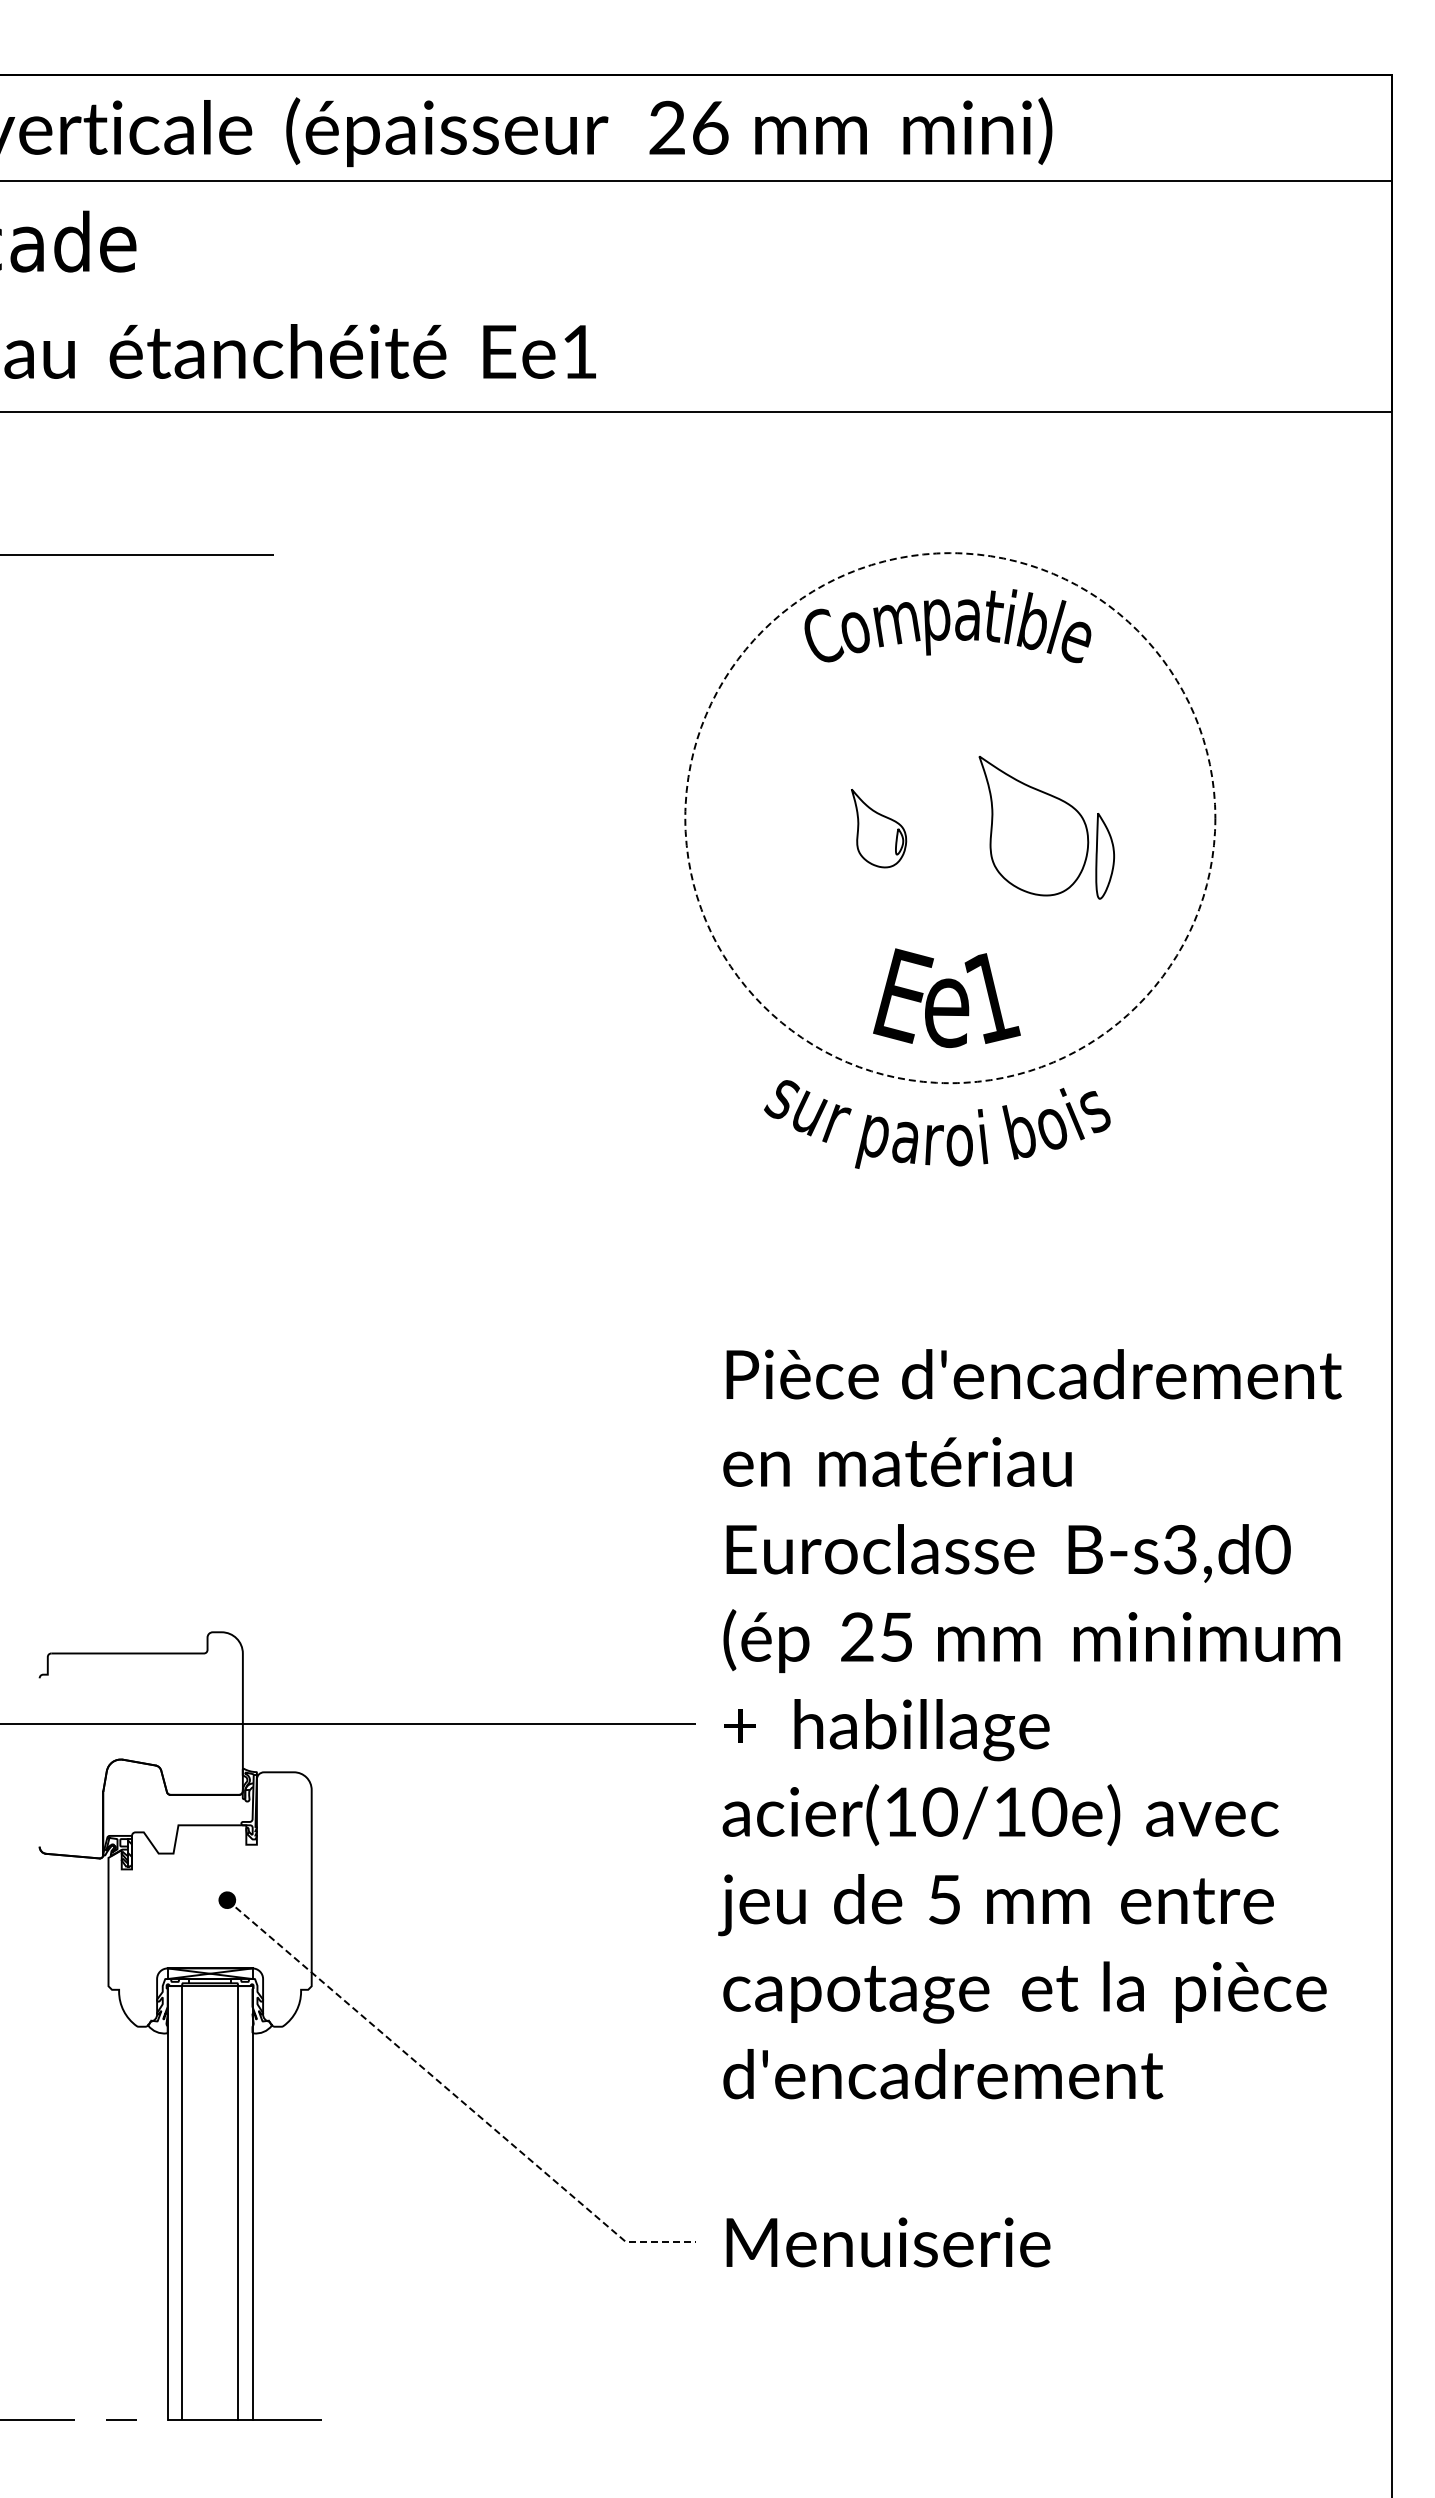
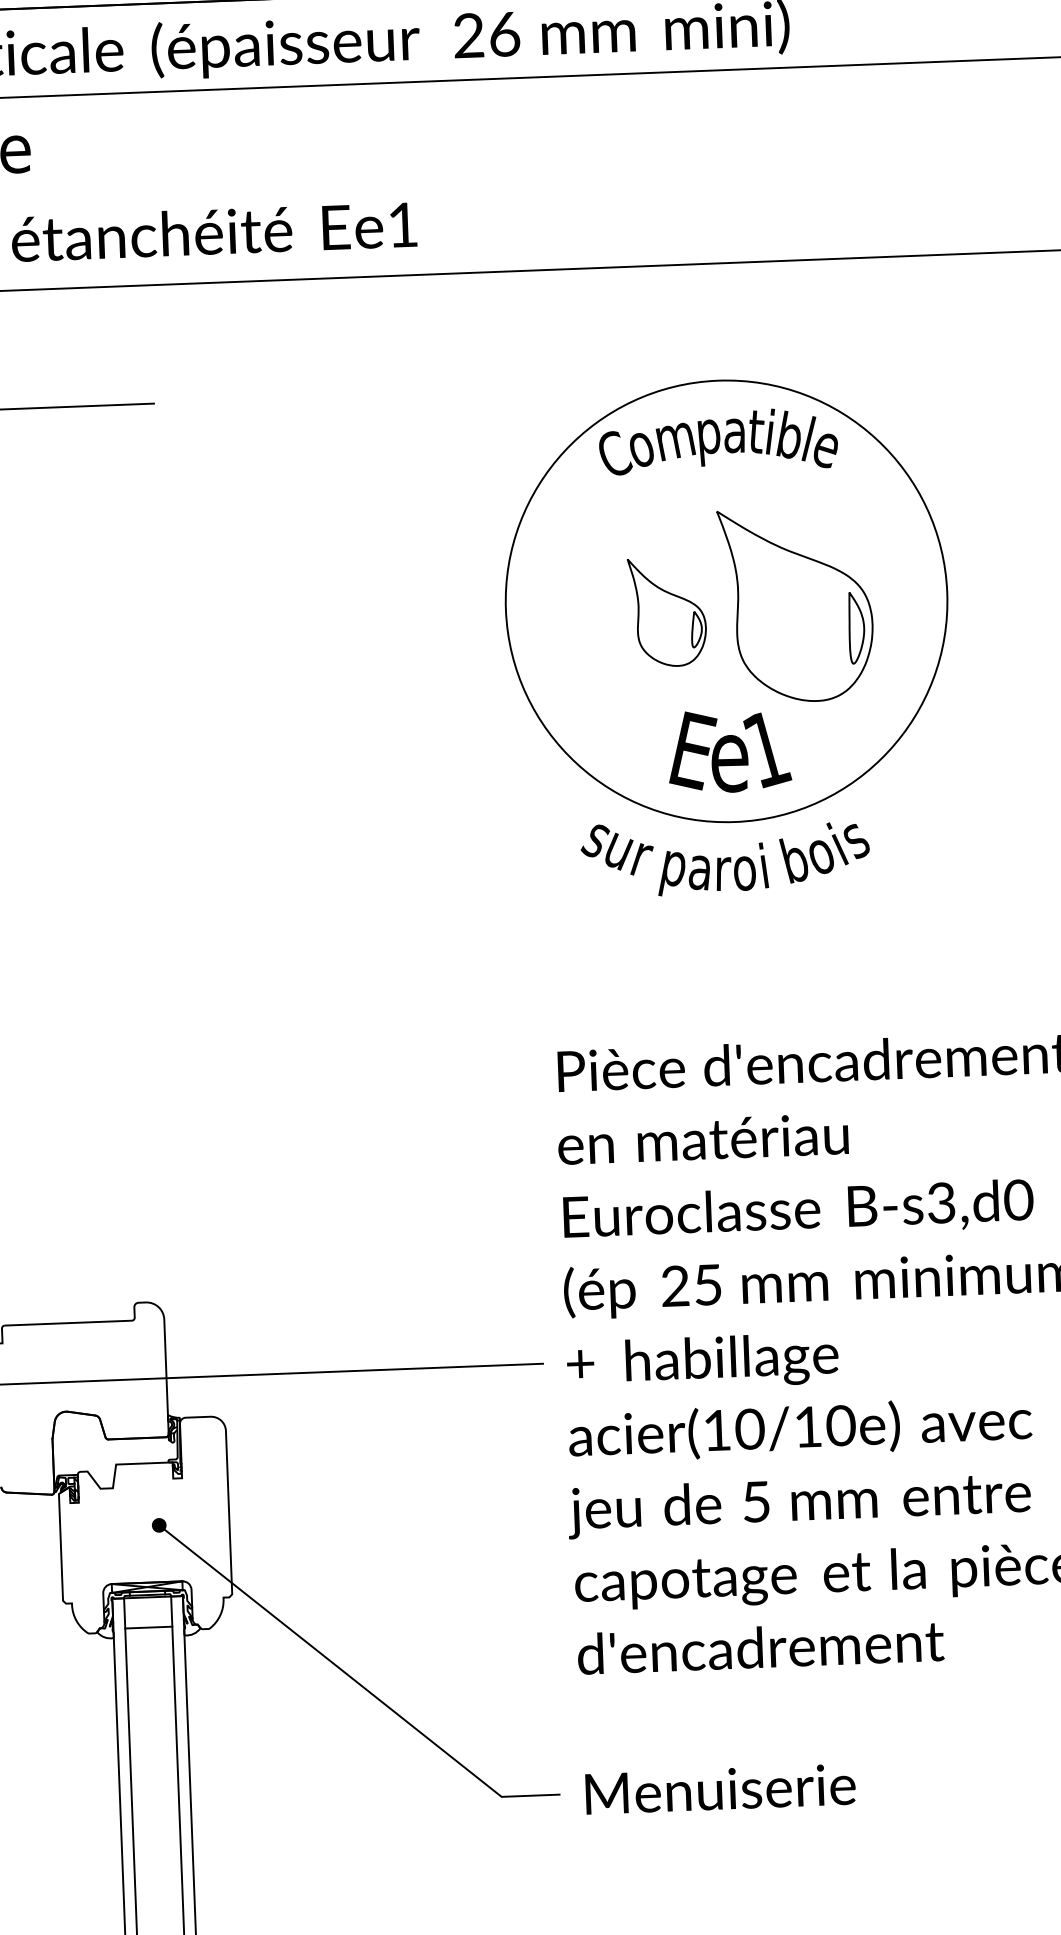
circle: (950, 818) -> (726, 601), dashed -> solid
part: (1033, 825) -> (796, 604), size x1.67
part: (878, 828) -> (667, 612), size x1.67
line: (209, 2022) -> (148, 1627), added
line: (454, 2094) -> (354, 1679), dashed -> solid

